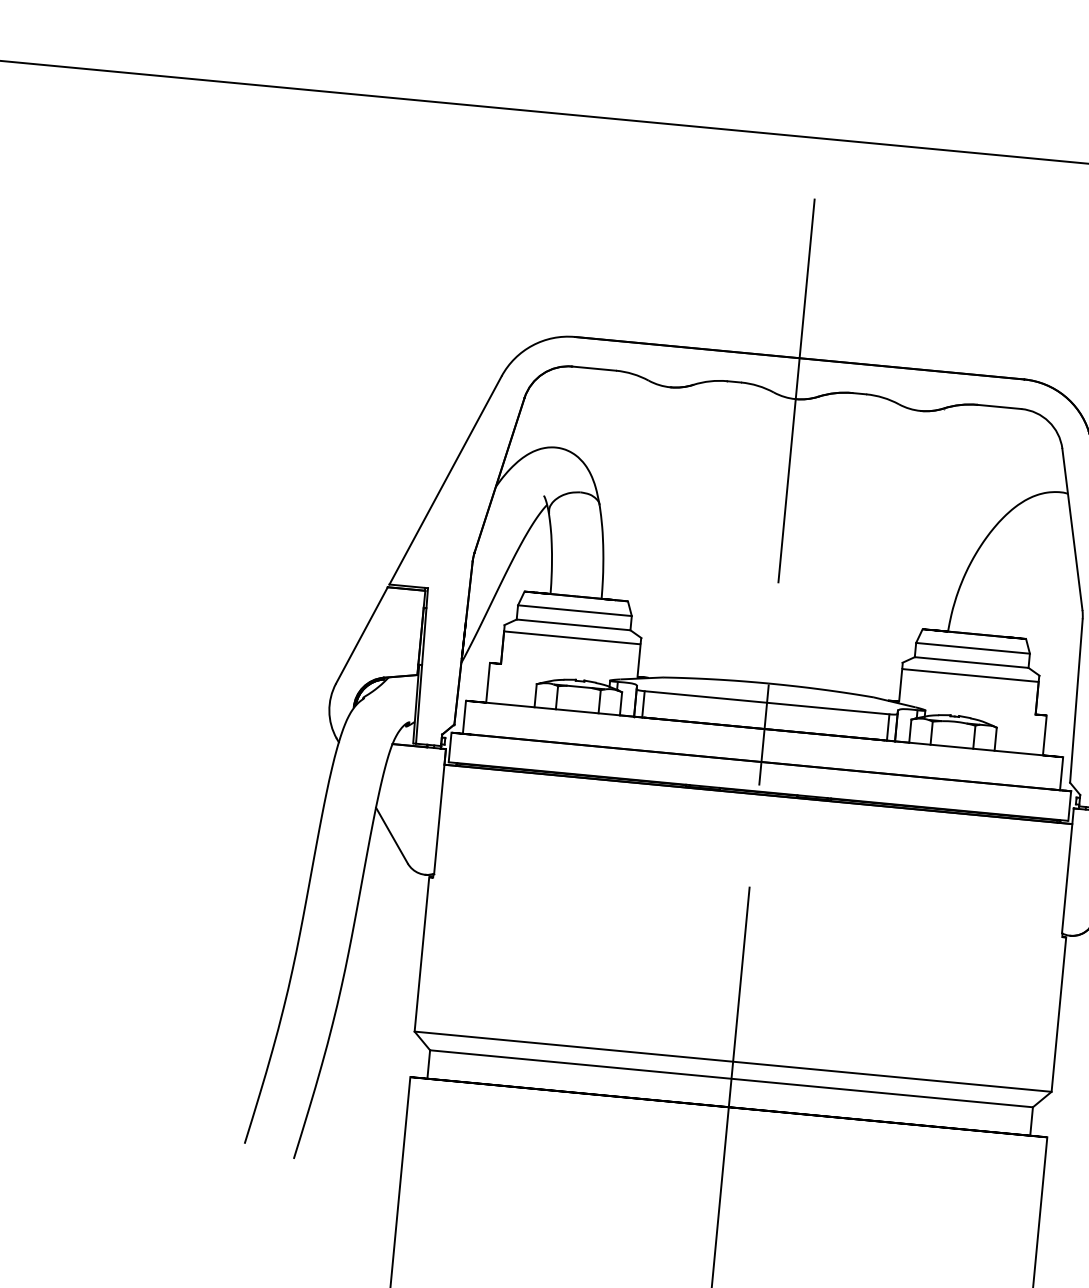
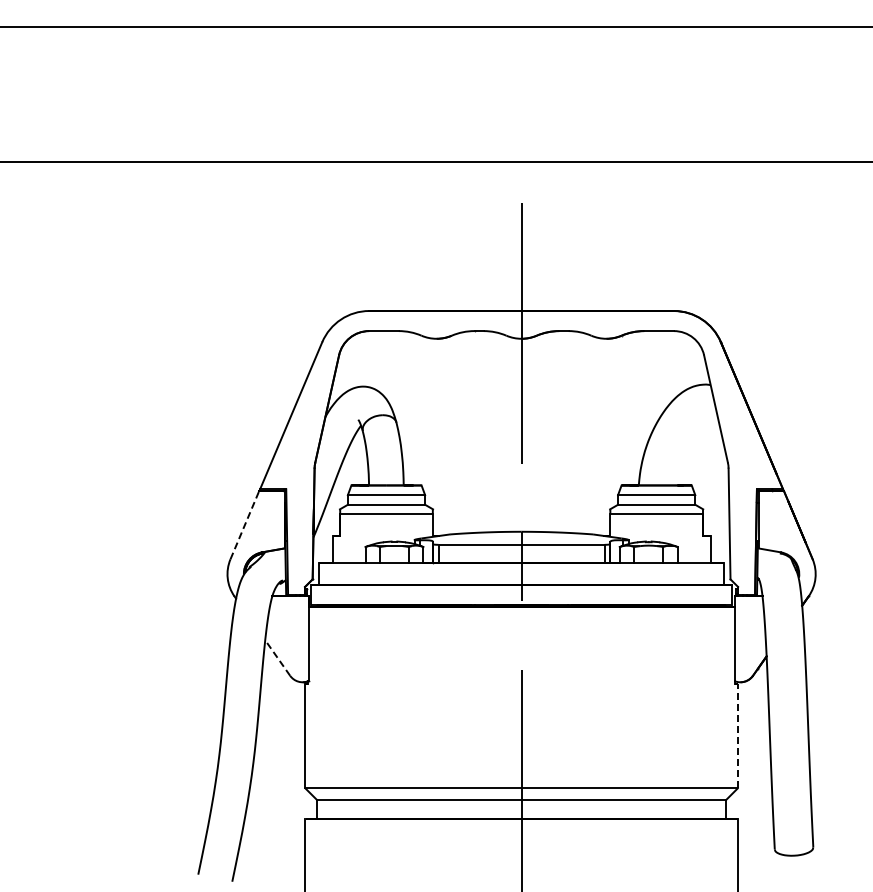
line: (361, 635) -> (244, 525), solid -> dashed
line: (391, 836) -> (277, 658), solid -> dashed
line: (1058, 1013) -> (737, 735), solid -> dashed

